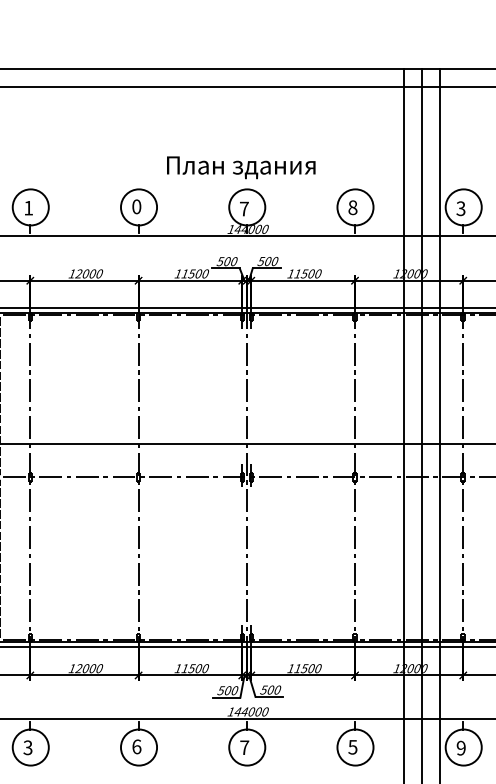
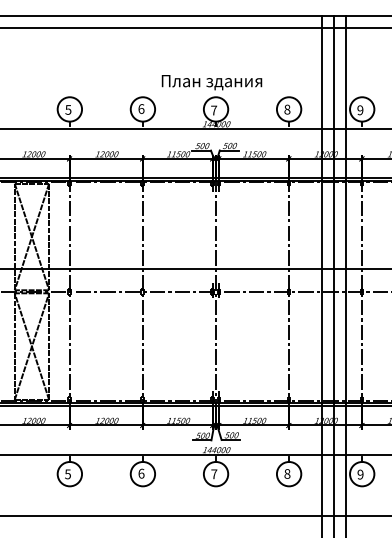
text: (136, 206) -> (141, 108), 0 -> 6
text: (28, 207) -> (68, 109), 1 -> 5
text: (461, 208) -> (360, 110), 3 -> 9
text: (27, 746) -> (67, 473), 3 -> 5
text: (353, 746) -> (287, 473), 5 -> 8

